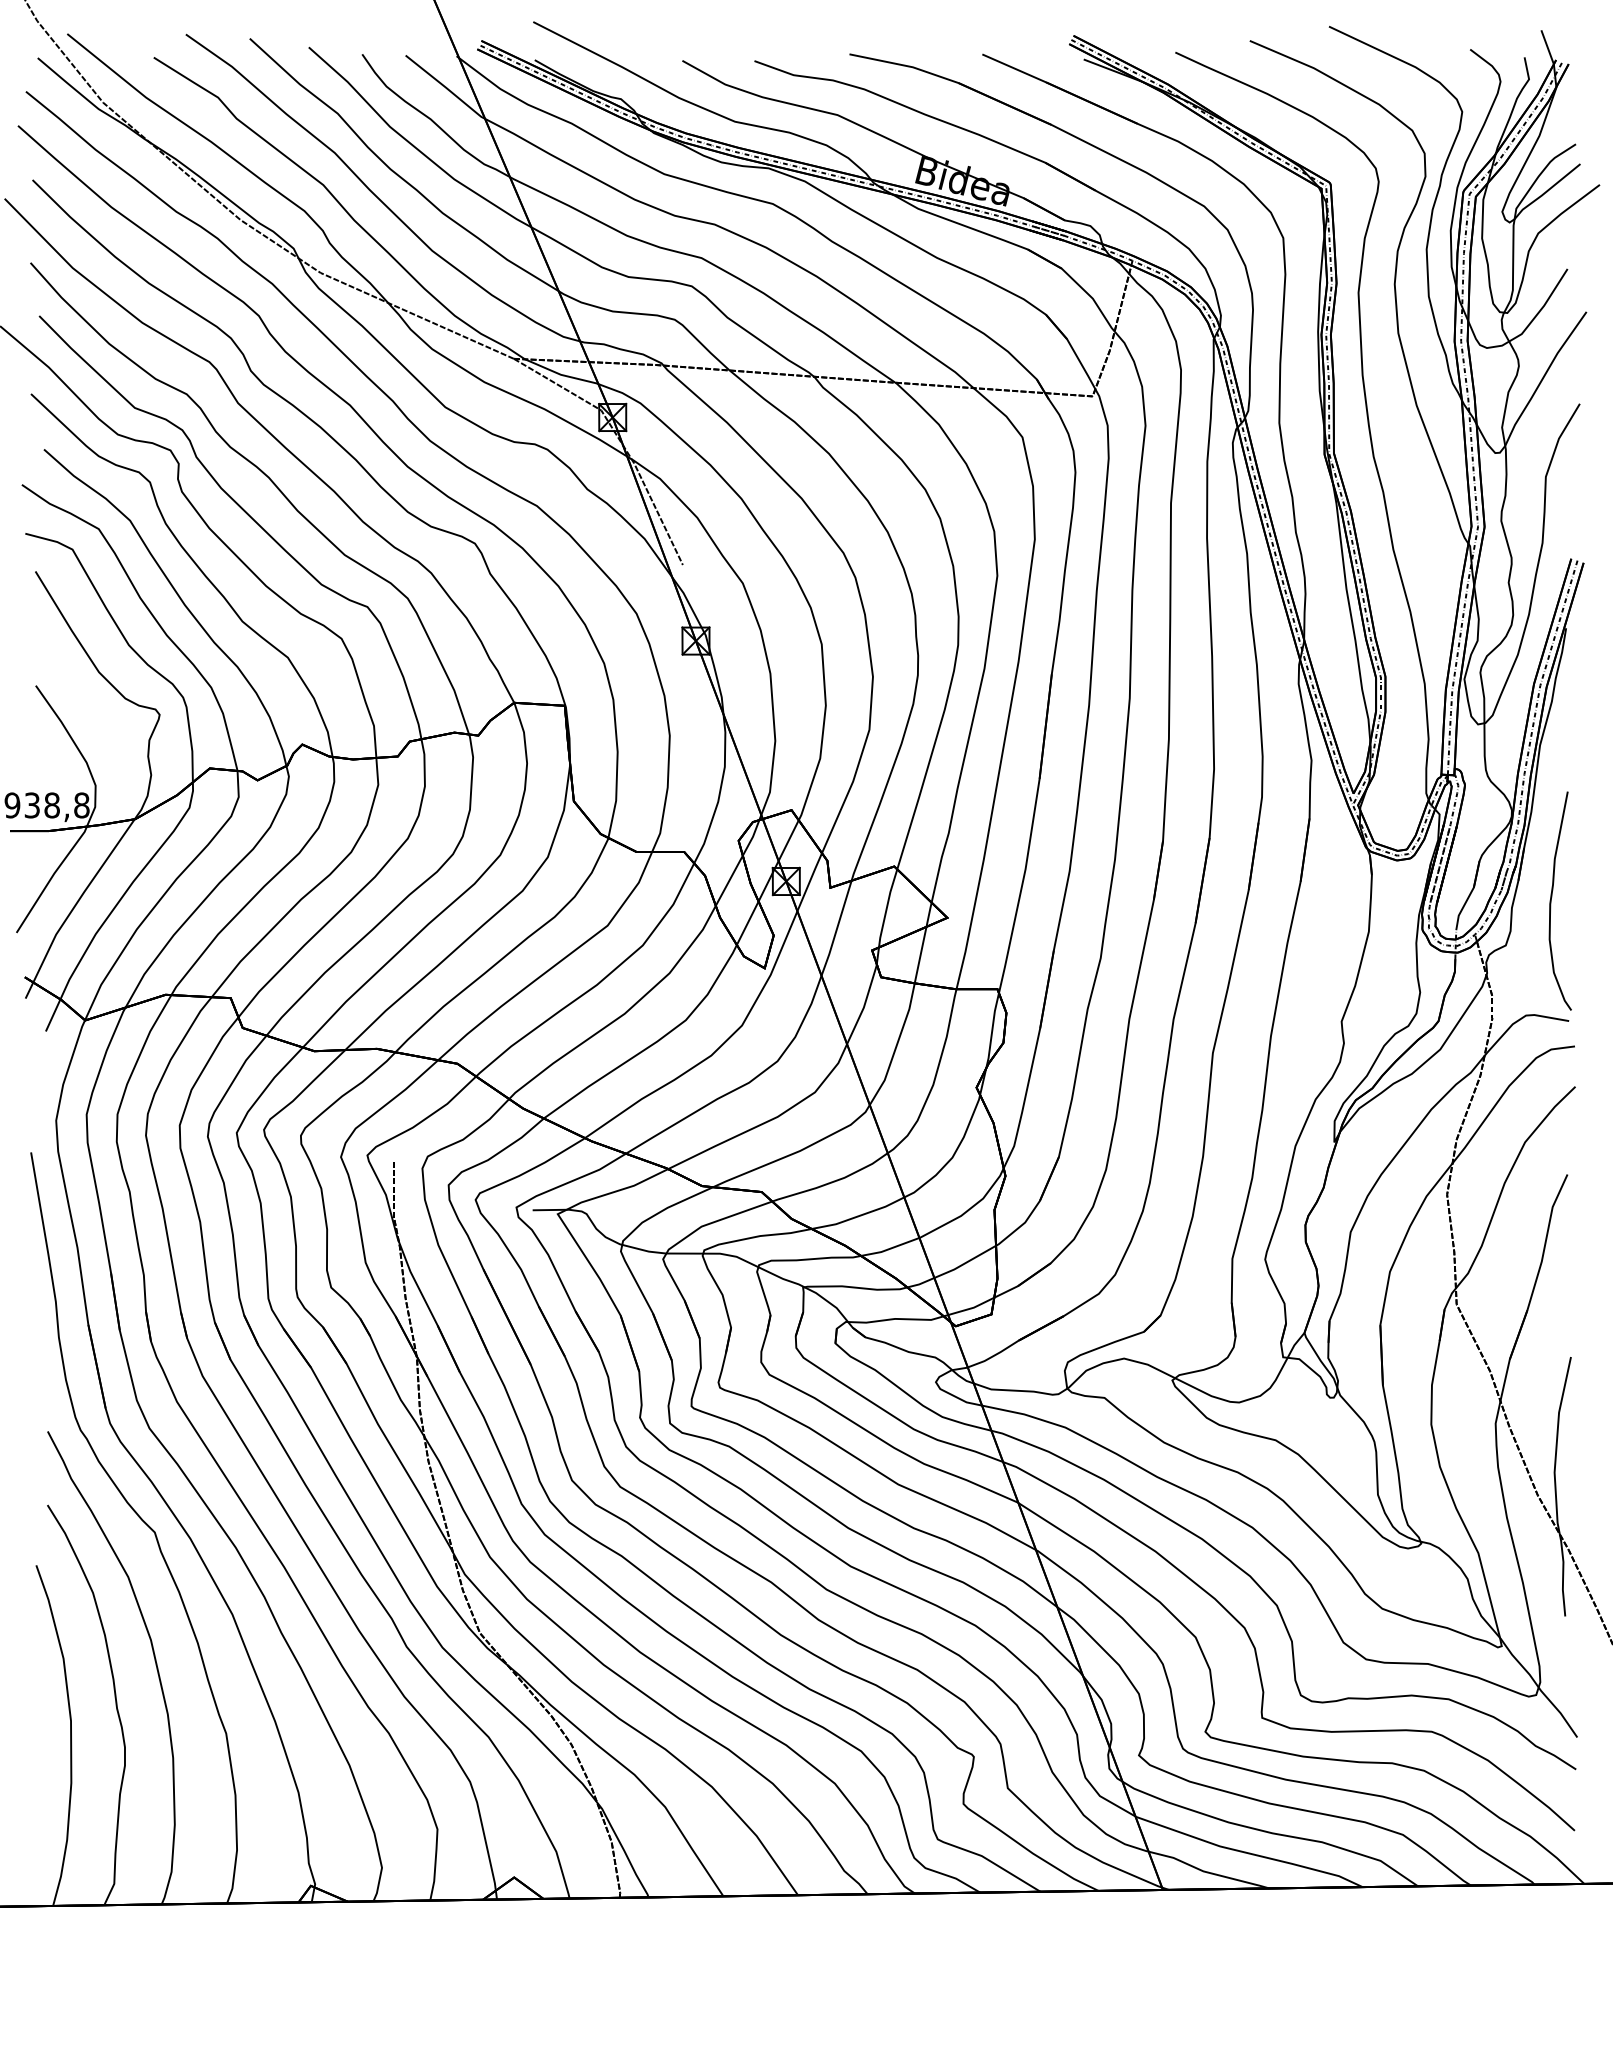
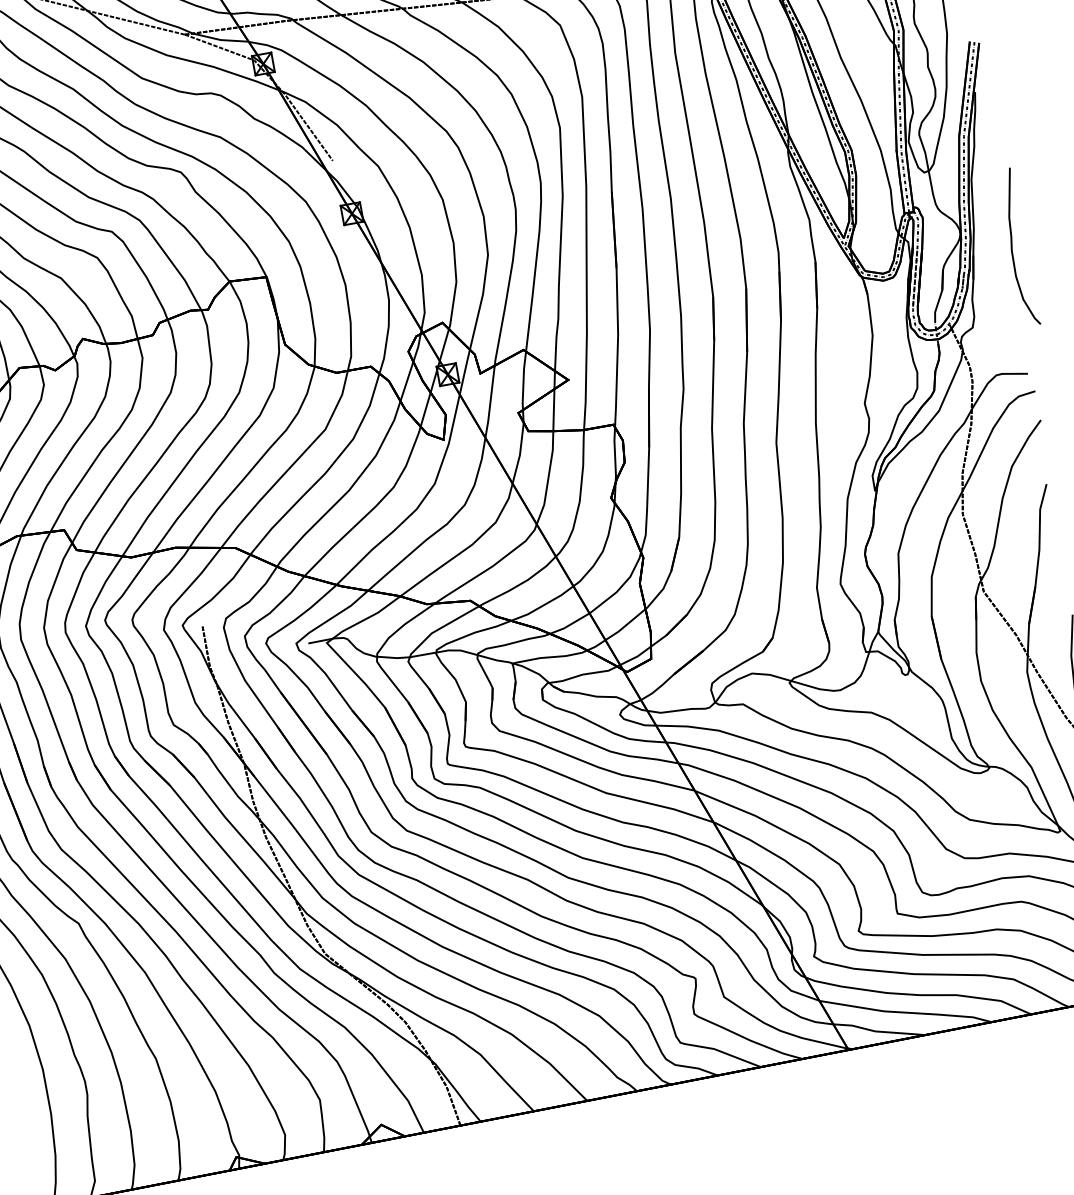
curve: (1552, 897) -> (1012, 245), moved

